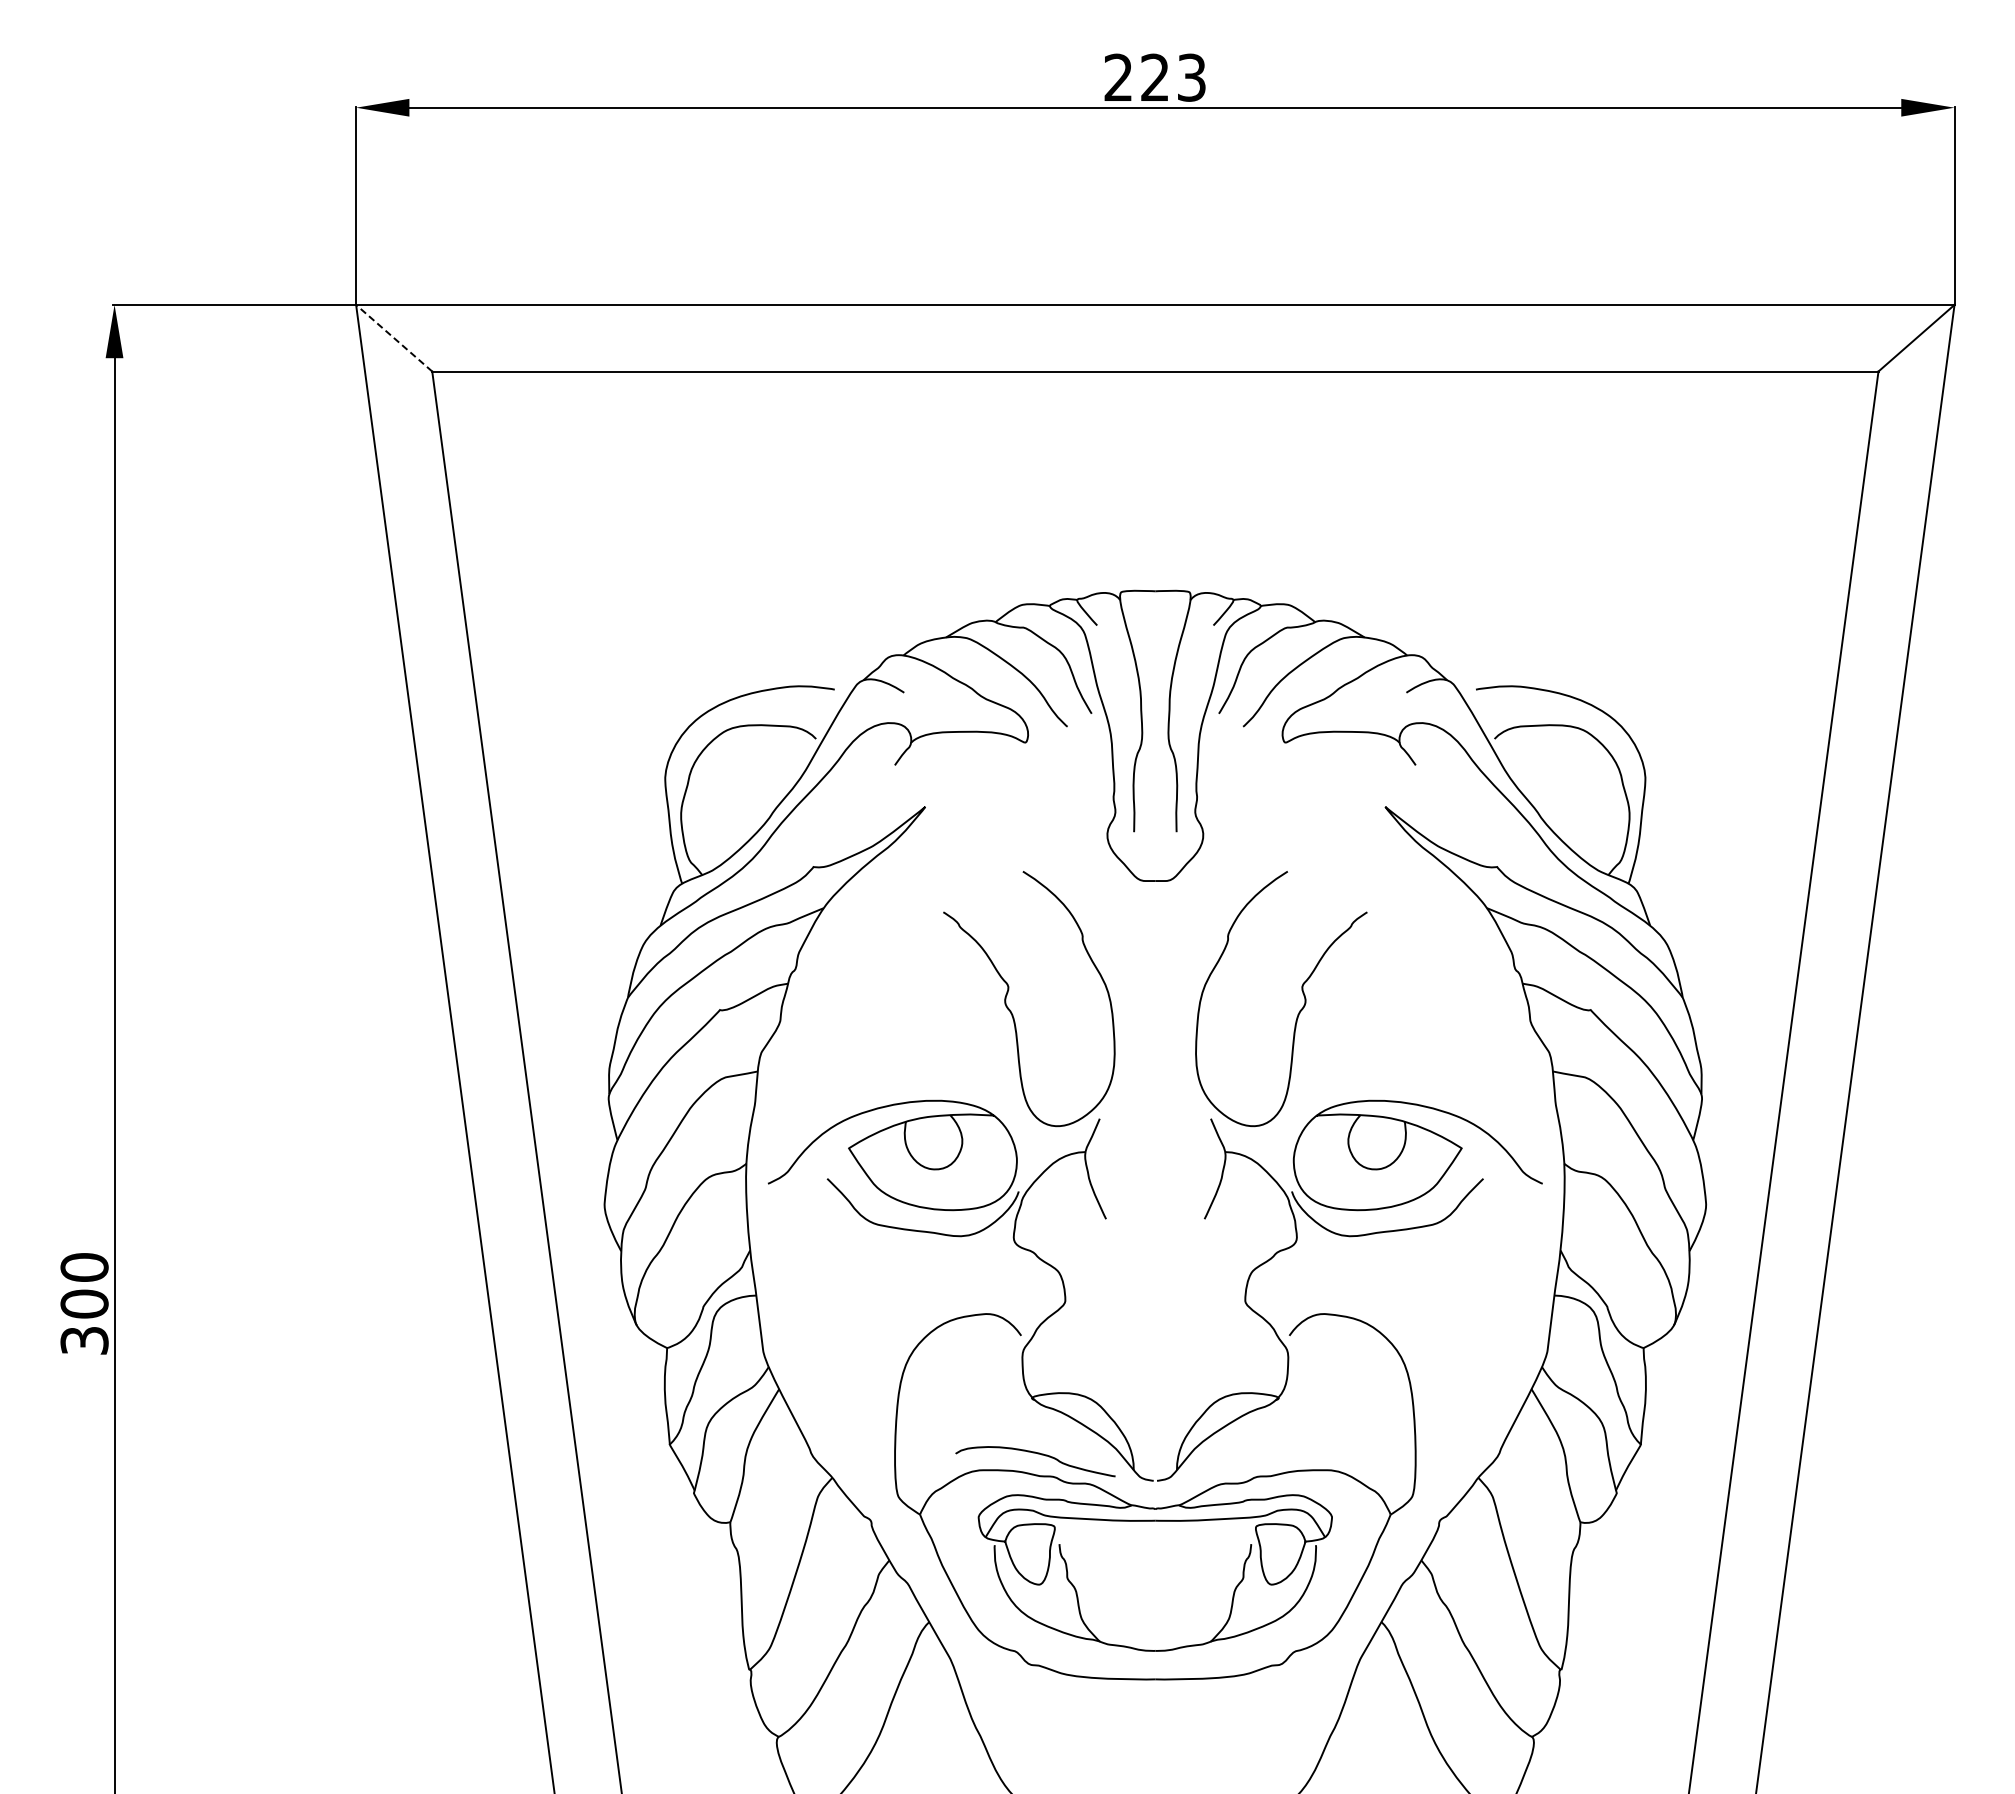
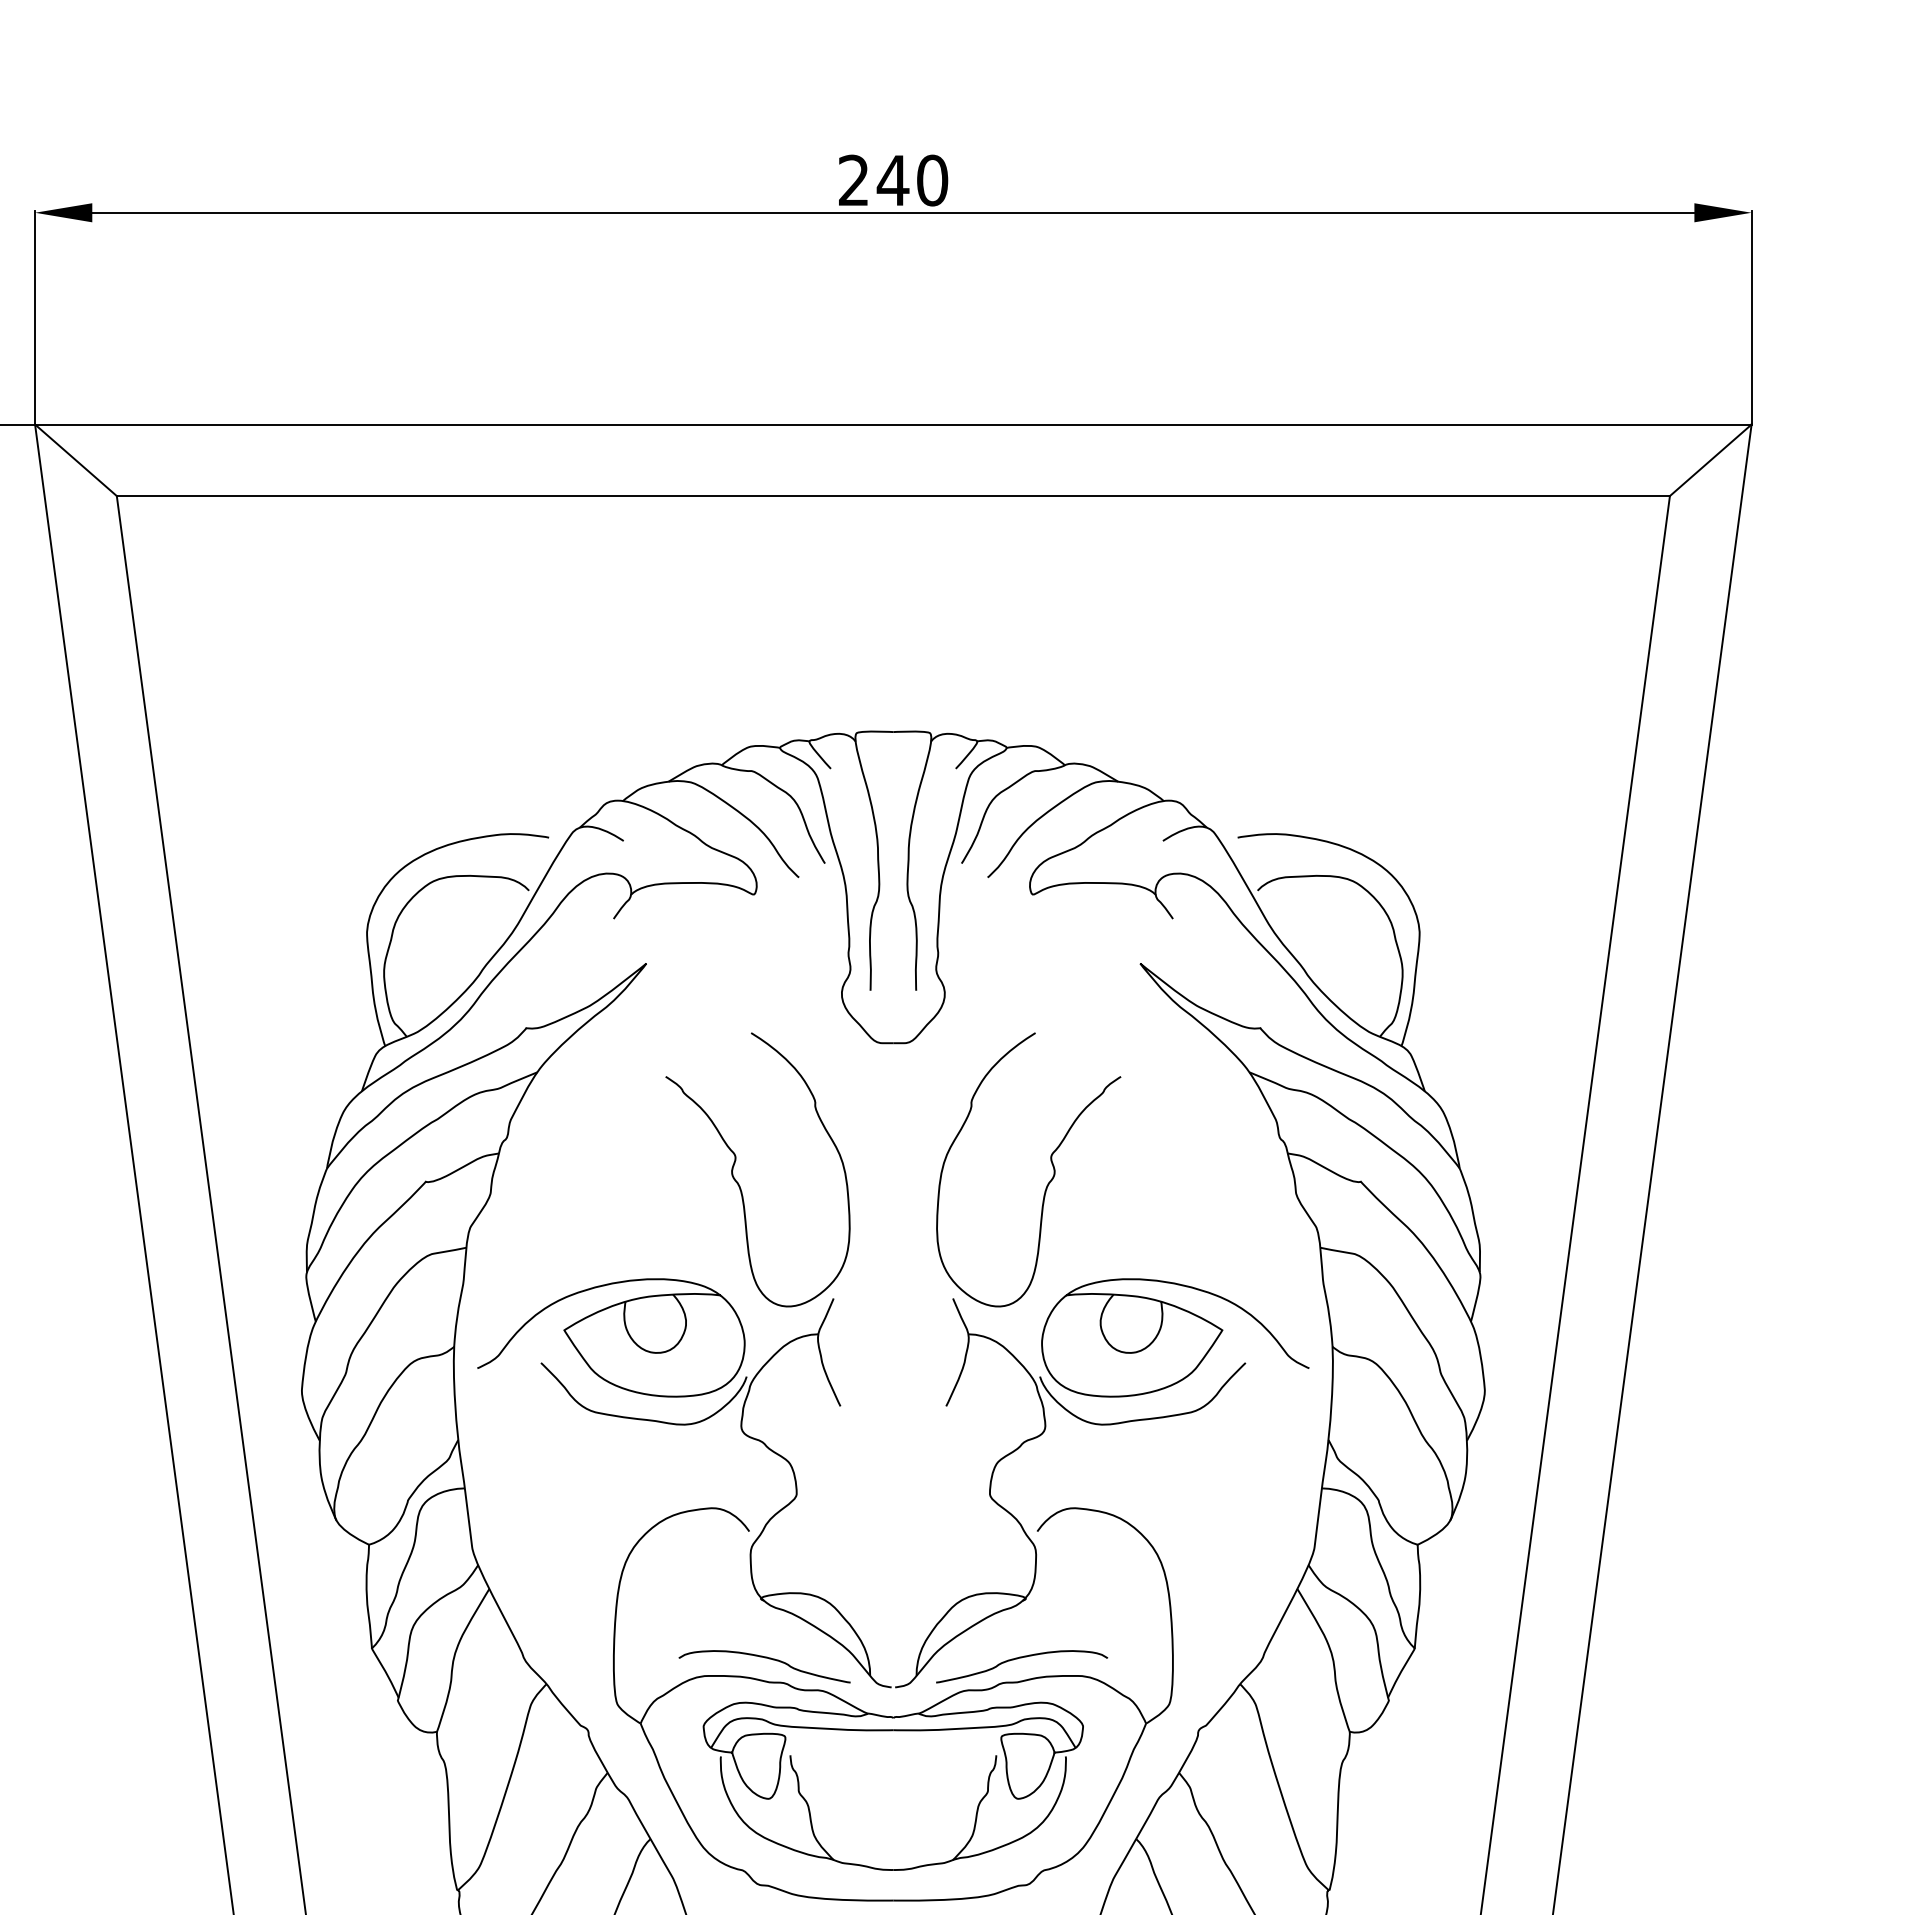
text: (1172, 77) -> (911, 180), 223 -> 240
line: (394, 338) -> (76, 460), dashed -> solid
curve: (1272, 1454) -> (1019, 1659), added

